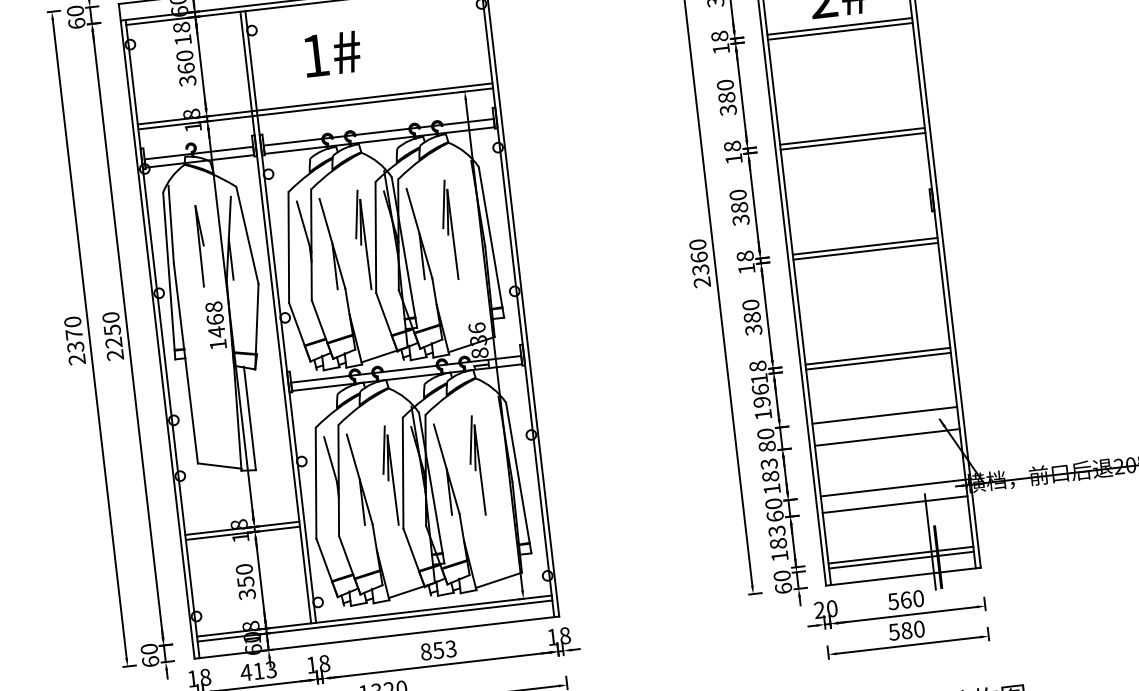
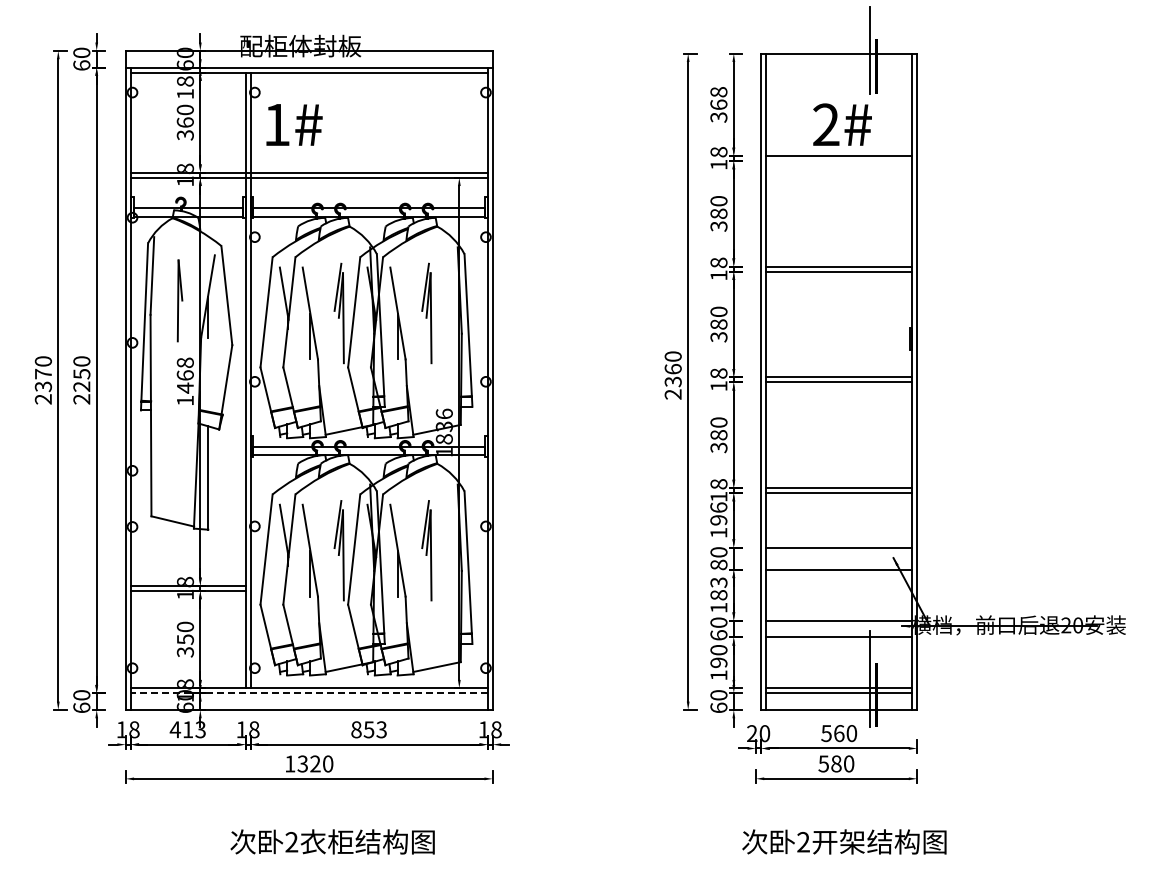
line: (840, 31) -> (839, 161), removed
text: (332, 53) -> (294, 124), moved
text: (777, 537) -> (718, 656), 183 -> 190
line: (375, 621) -> (309, 693), solid -> dashed

